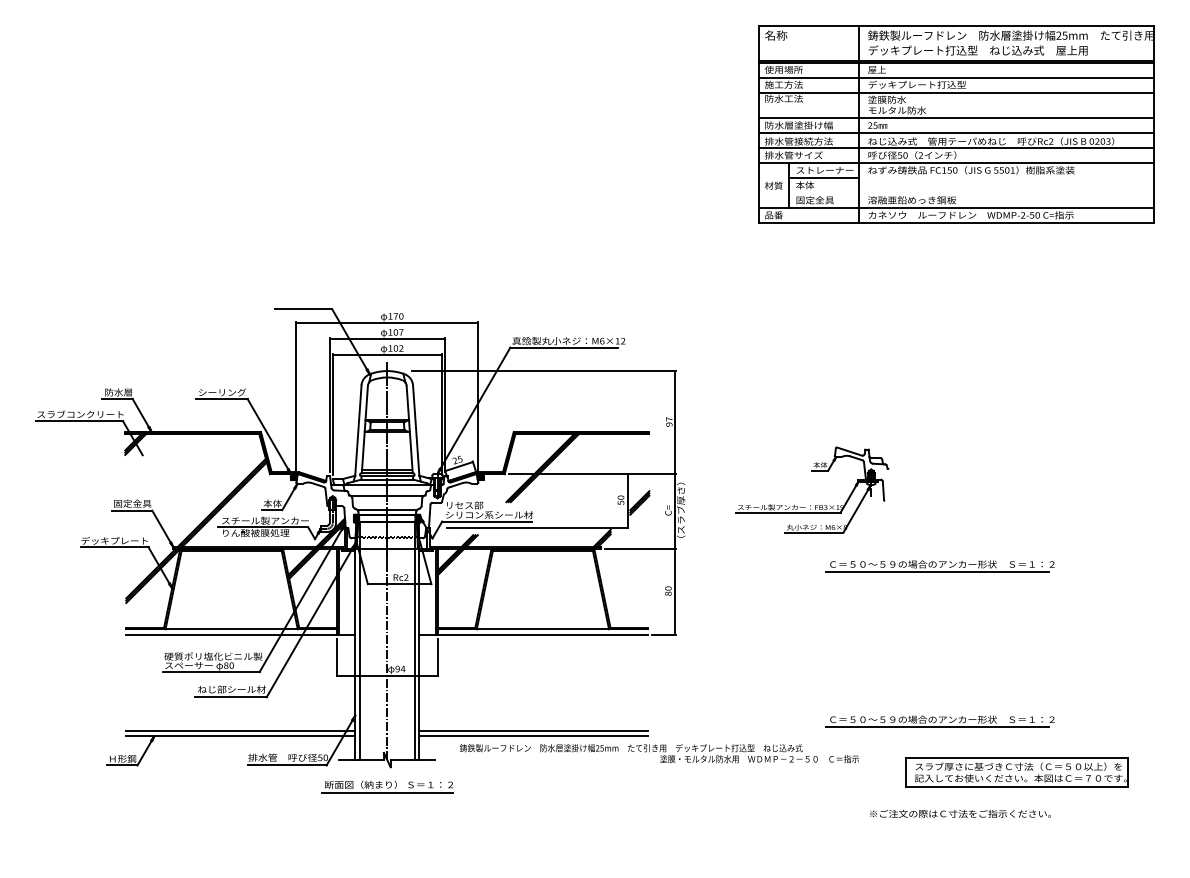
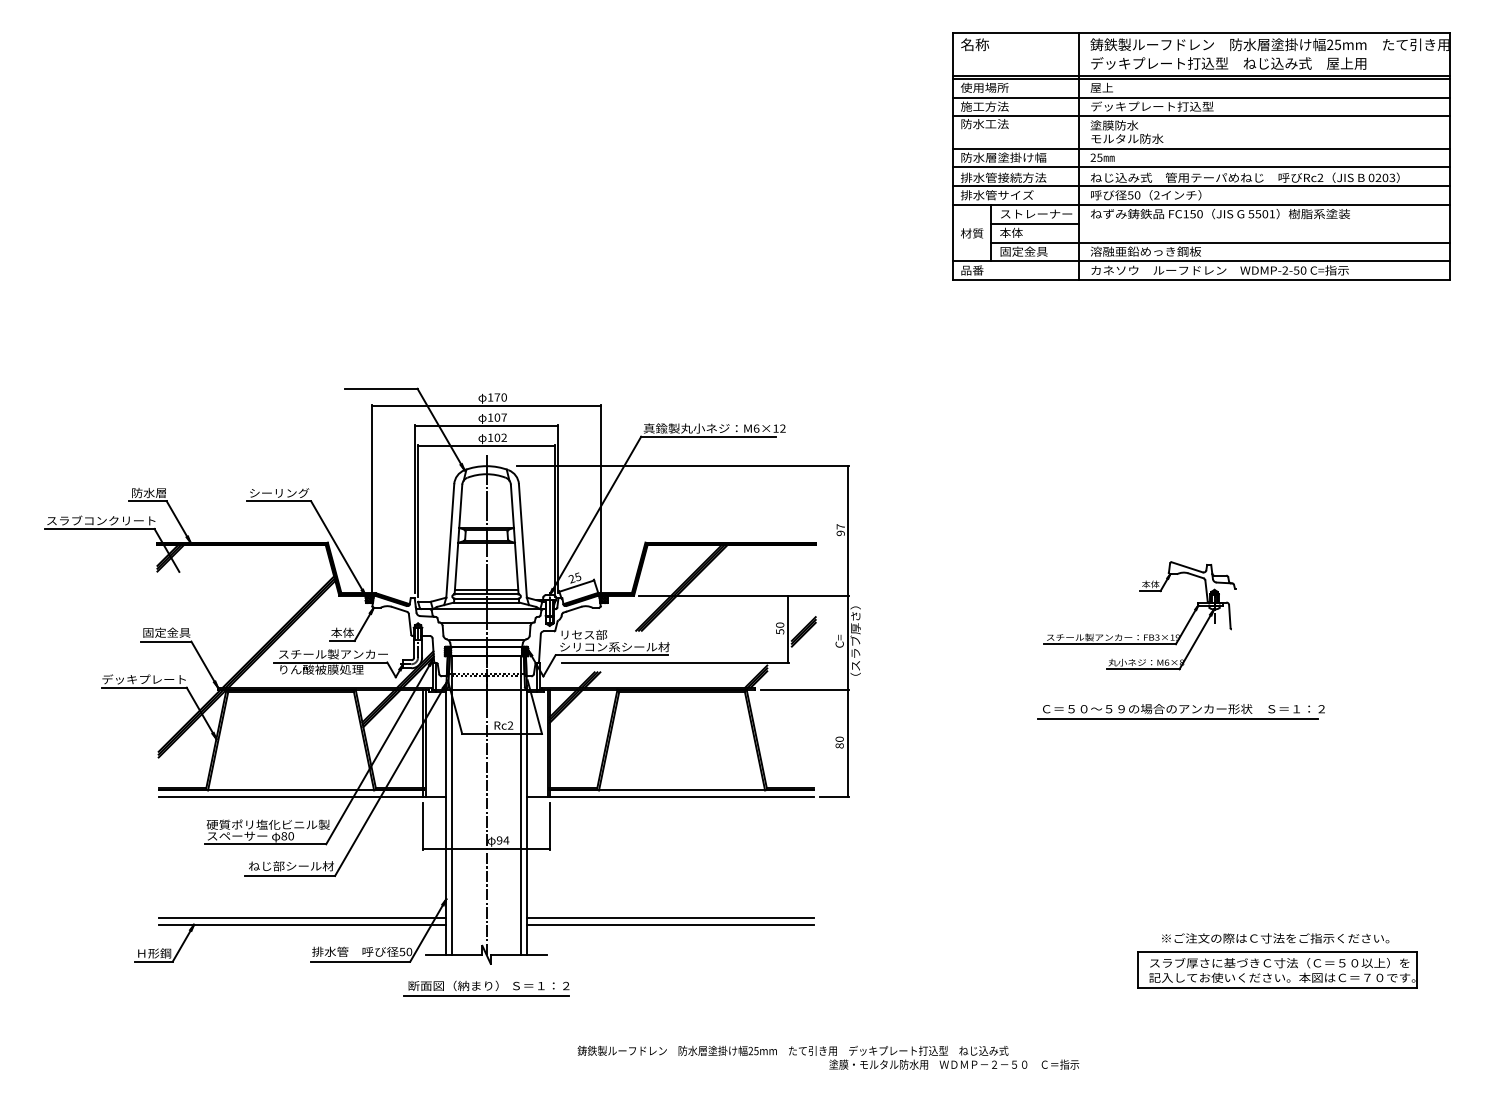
line: (971, 193) -> (1220, 242), added
part: (815, 505) -> (1144, 634), moved
part: (939, 721) -> (1180, 906), removed
text: (659, 753) -> (828, 1057), moved
text: (960, 813) -> (1275, 938), moved

